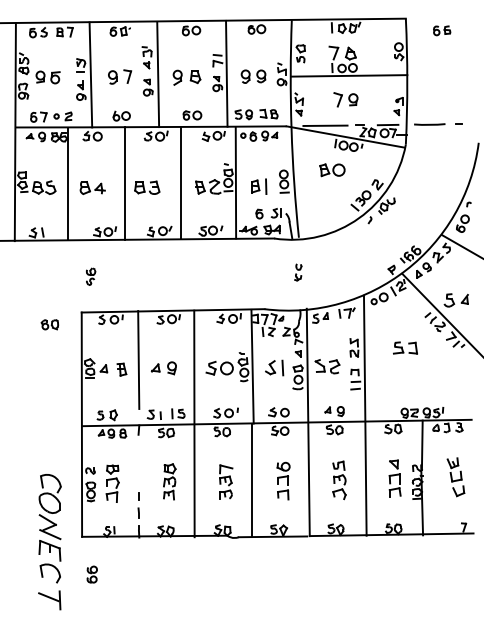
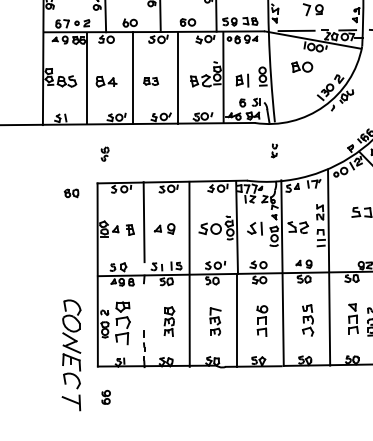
part: (147, 187) -> (151, 81), size x0.7
part: (112, 483) -> (122, 322), size x1.4
part: (49, 542) -> (71, 355), moved

